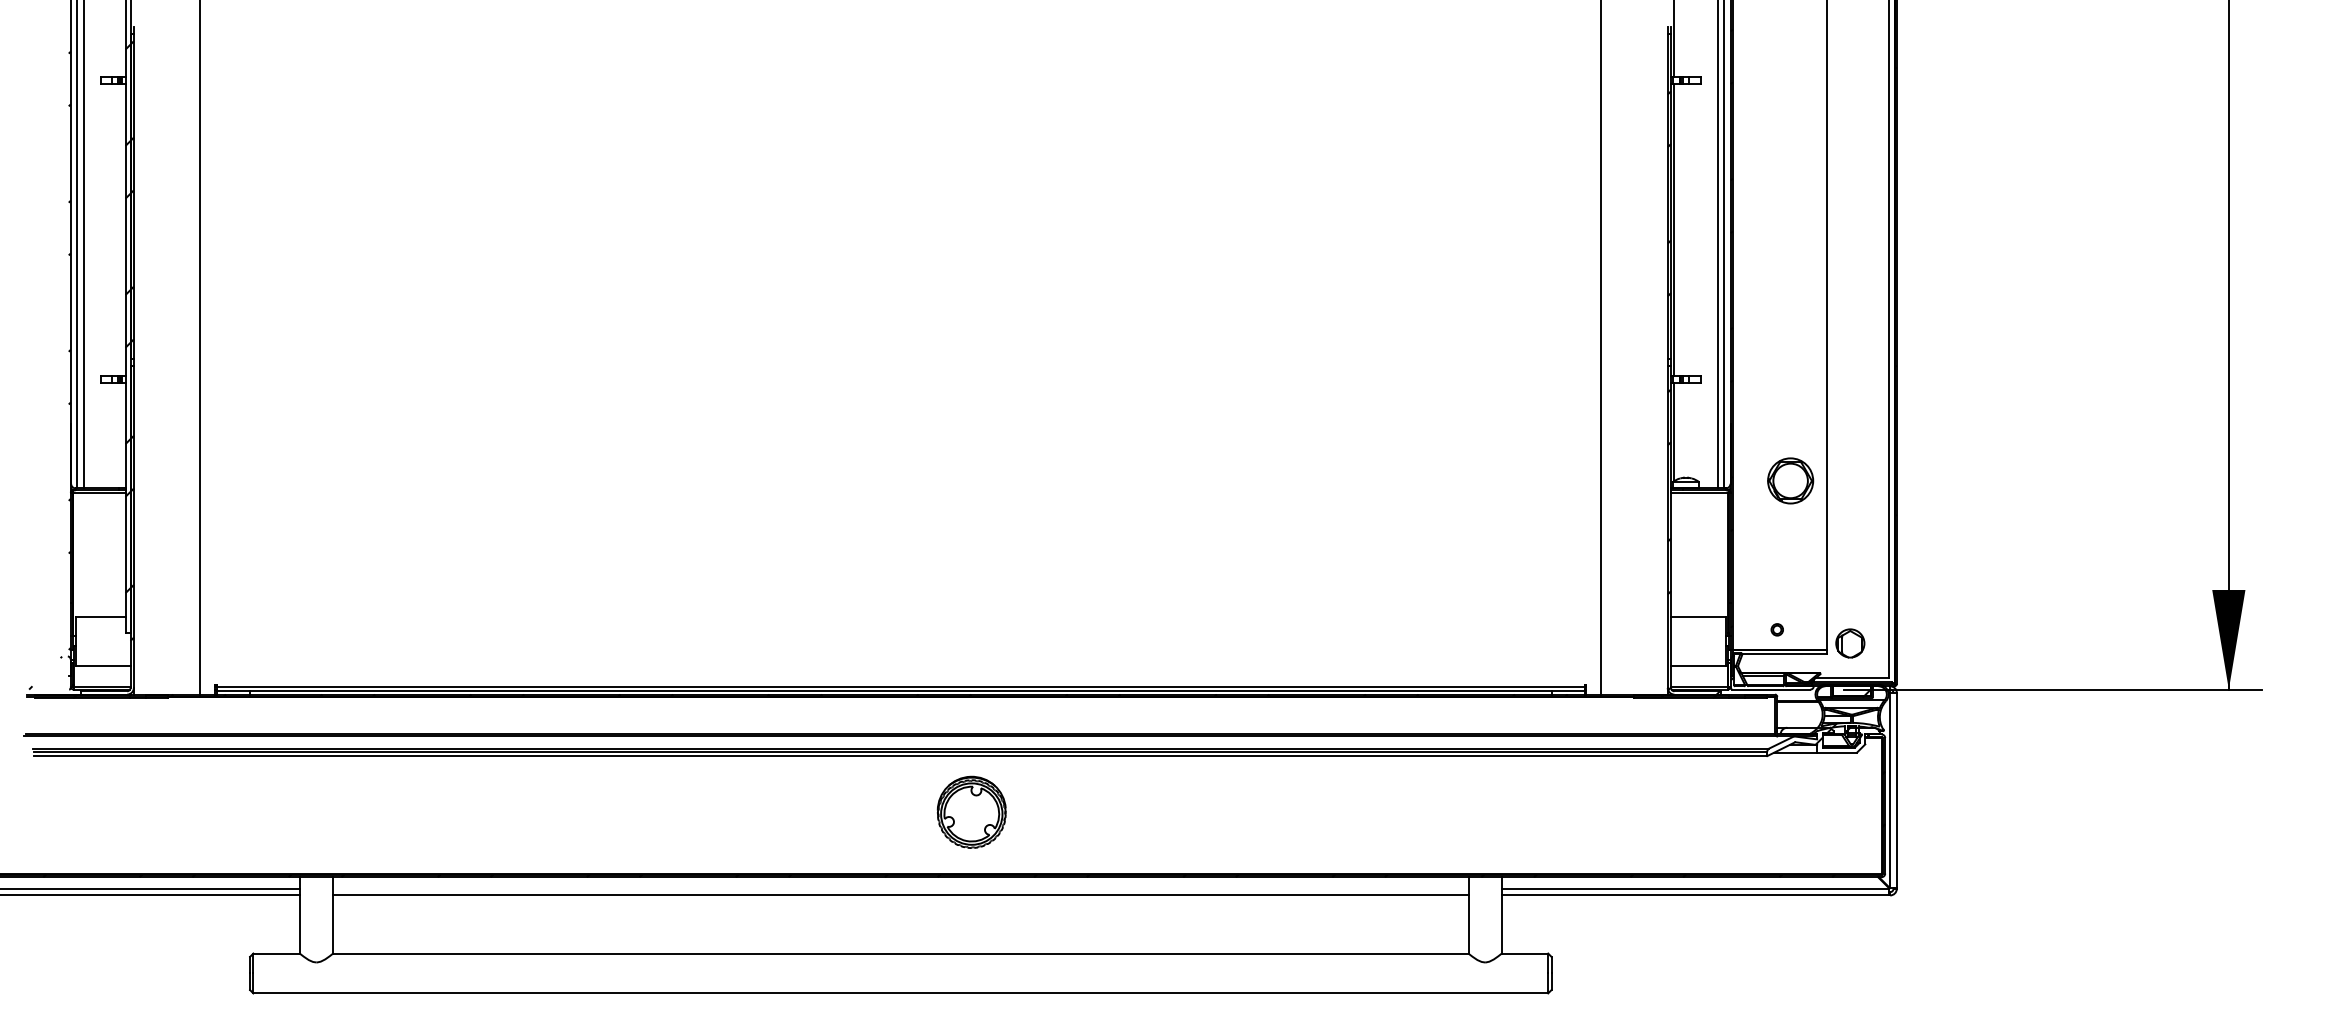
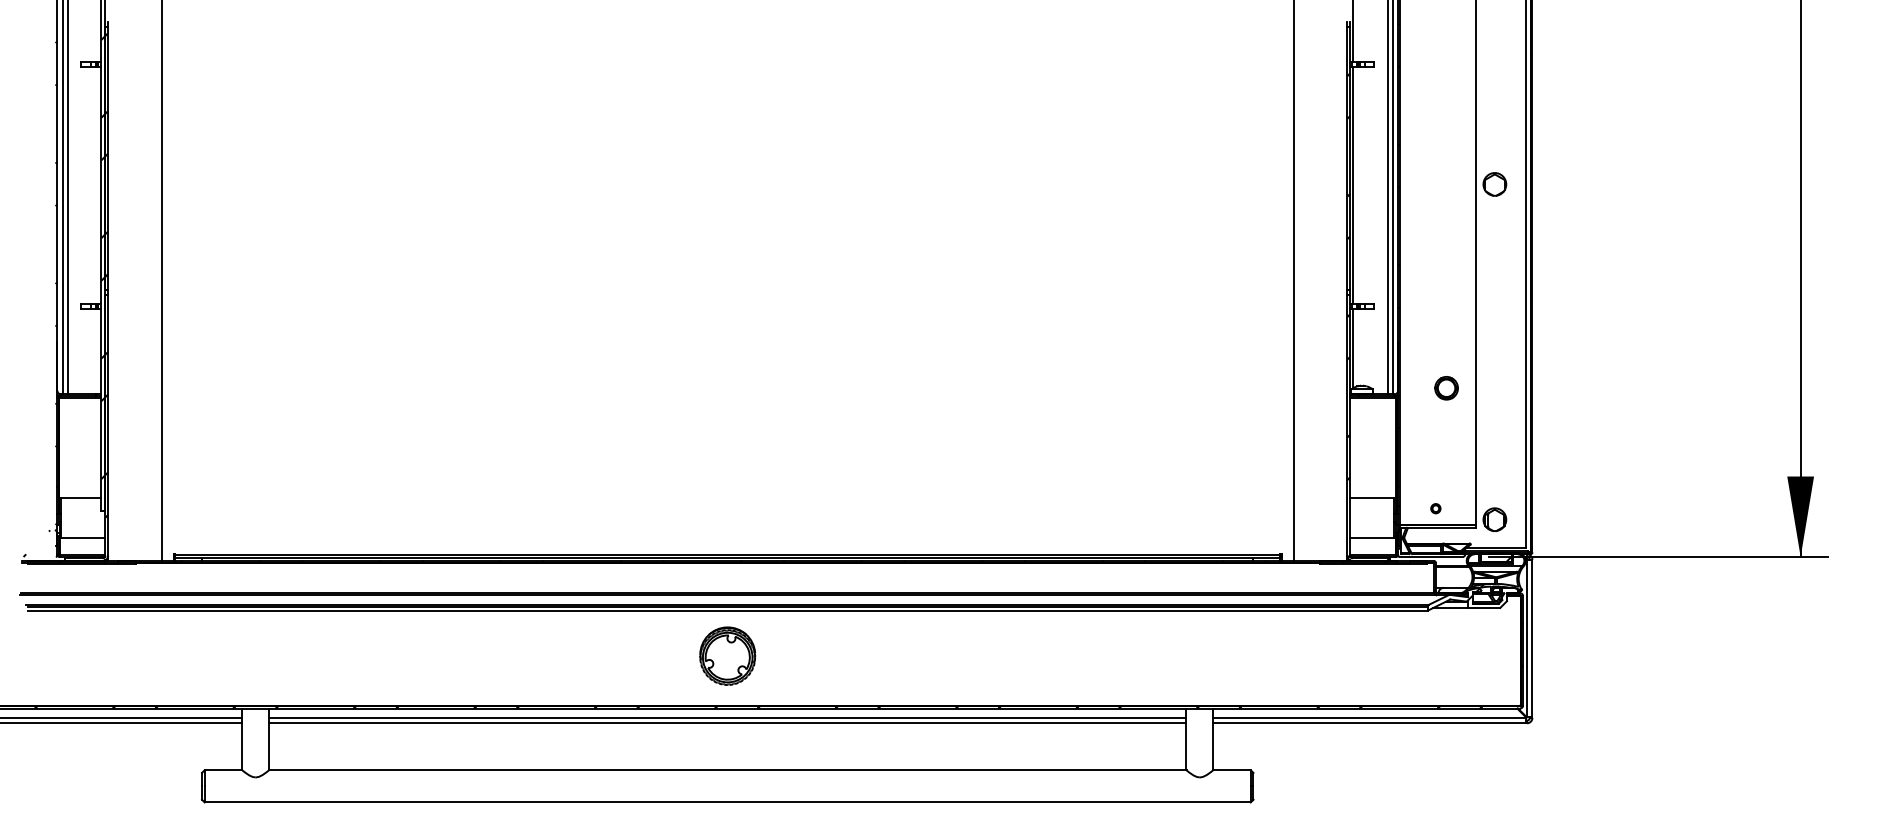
part: (1850, 228) -> (1495, 184), added
part: (1790, 480) -> (1446, 388), size x0.62
part: (971, 811) -> (727, 655), moved
line: (900, 888) -> (727, 717), added

